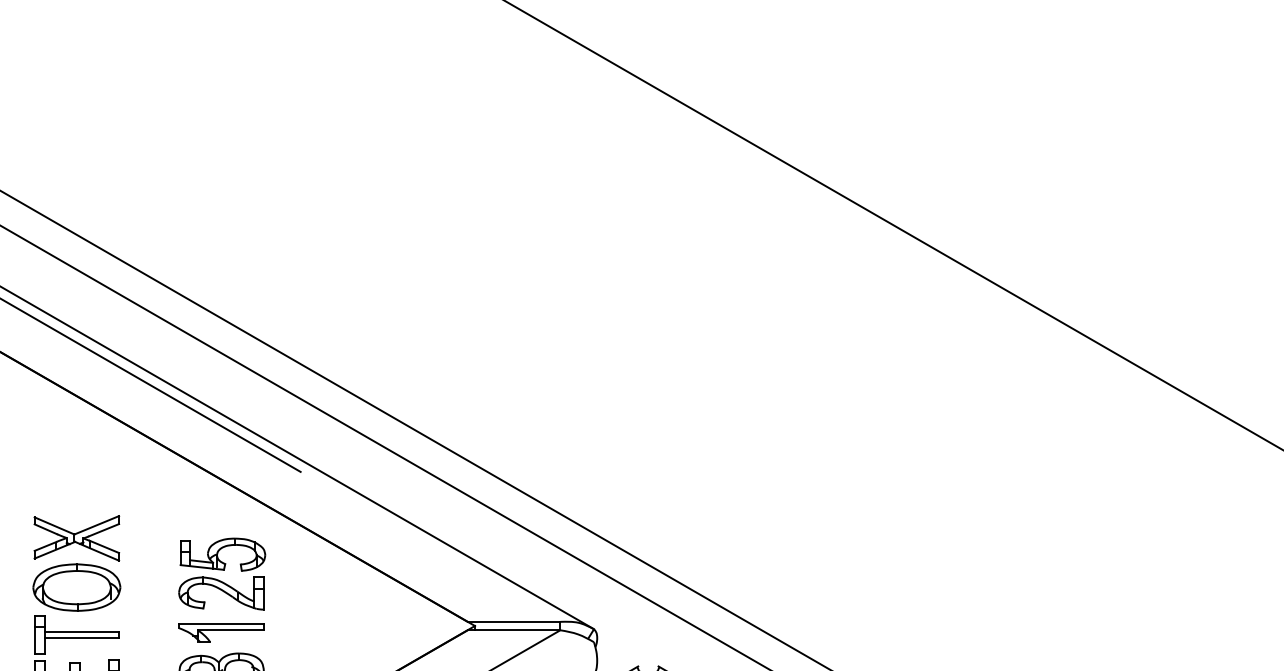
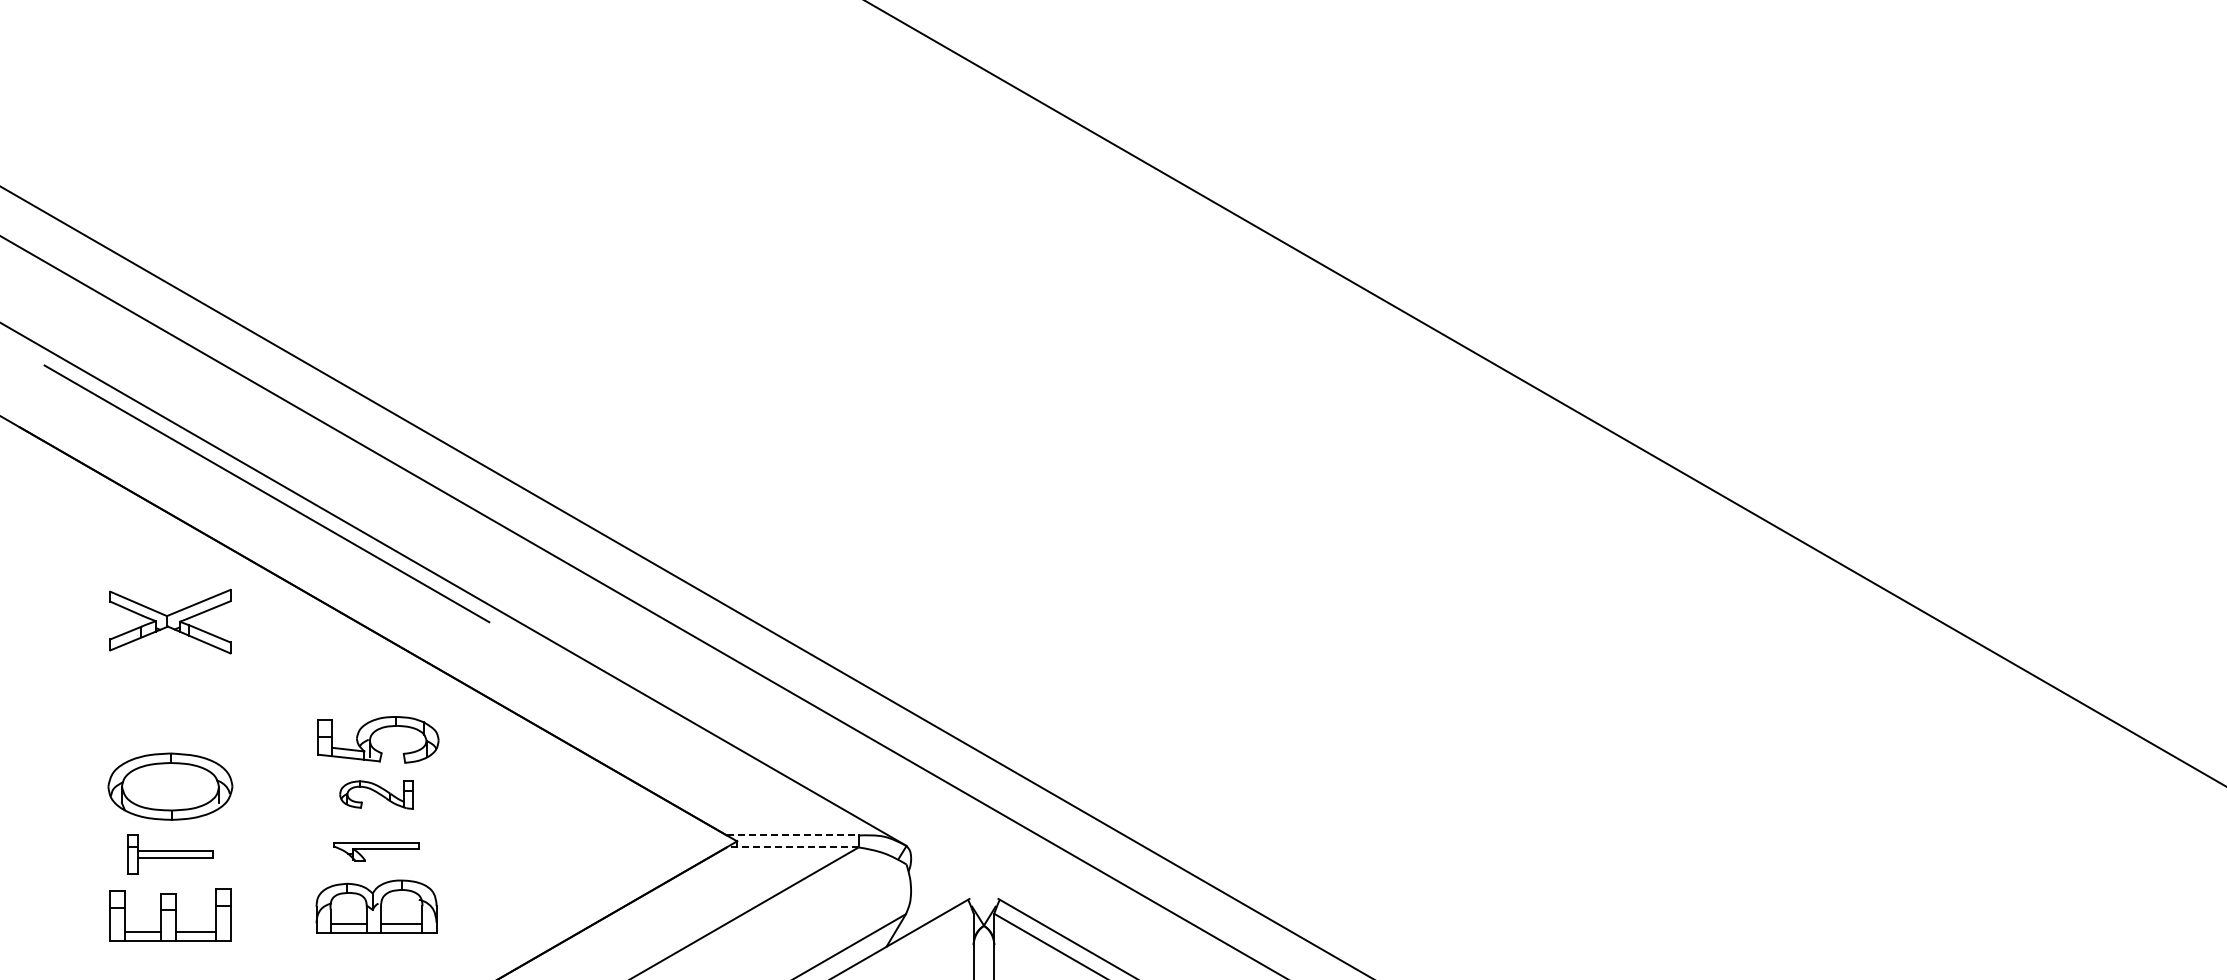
part: (76, 538) -> (170, 621), moved
part: (221, 593) -> (376, 794), size x0.6
line: (513, 621) -> (792, 835), solid -> dashed
line: (513, 630) -> (792, 847), solid -> dashed
part: (221, 633) -> (376, 851), size x0.7
part: (76, 635) -> (170, 854), size x0.7

